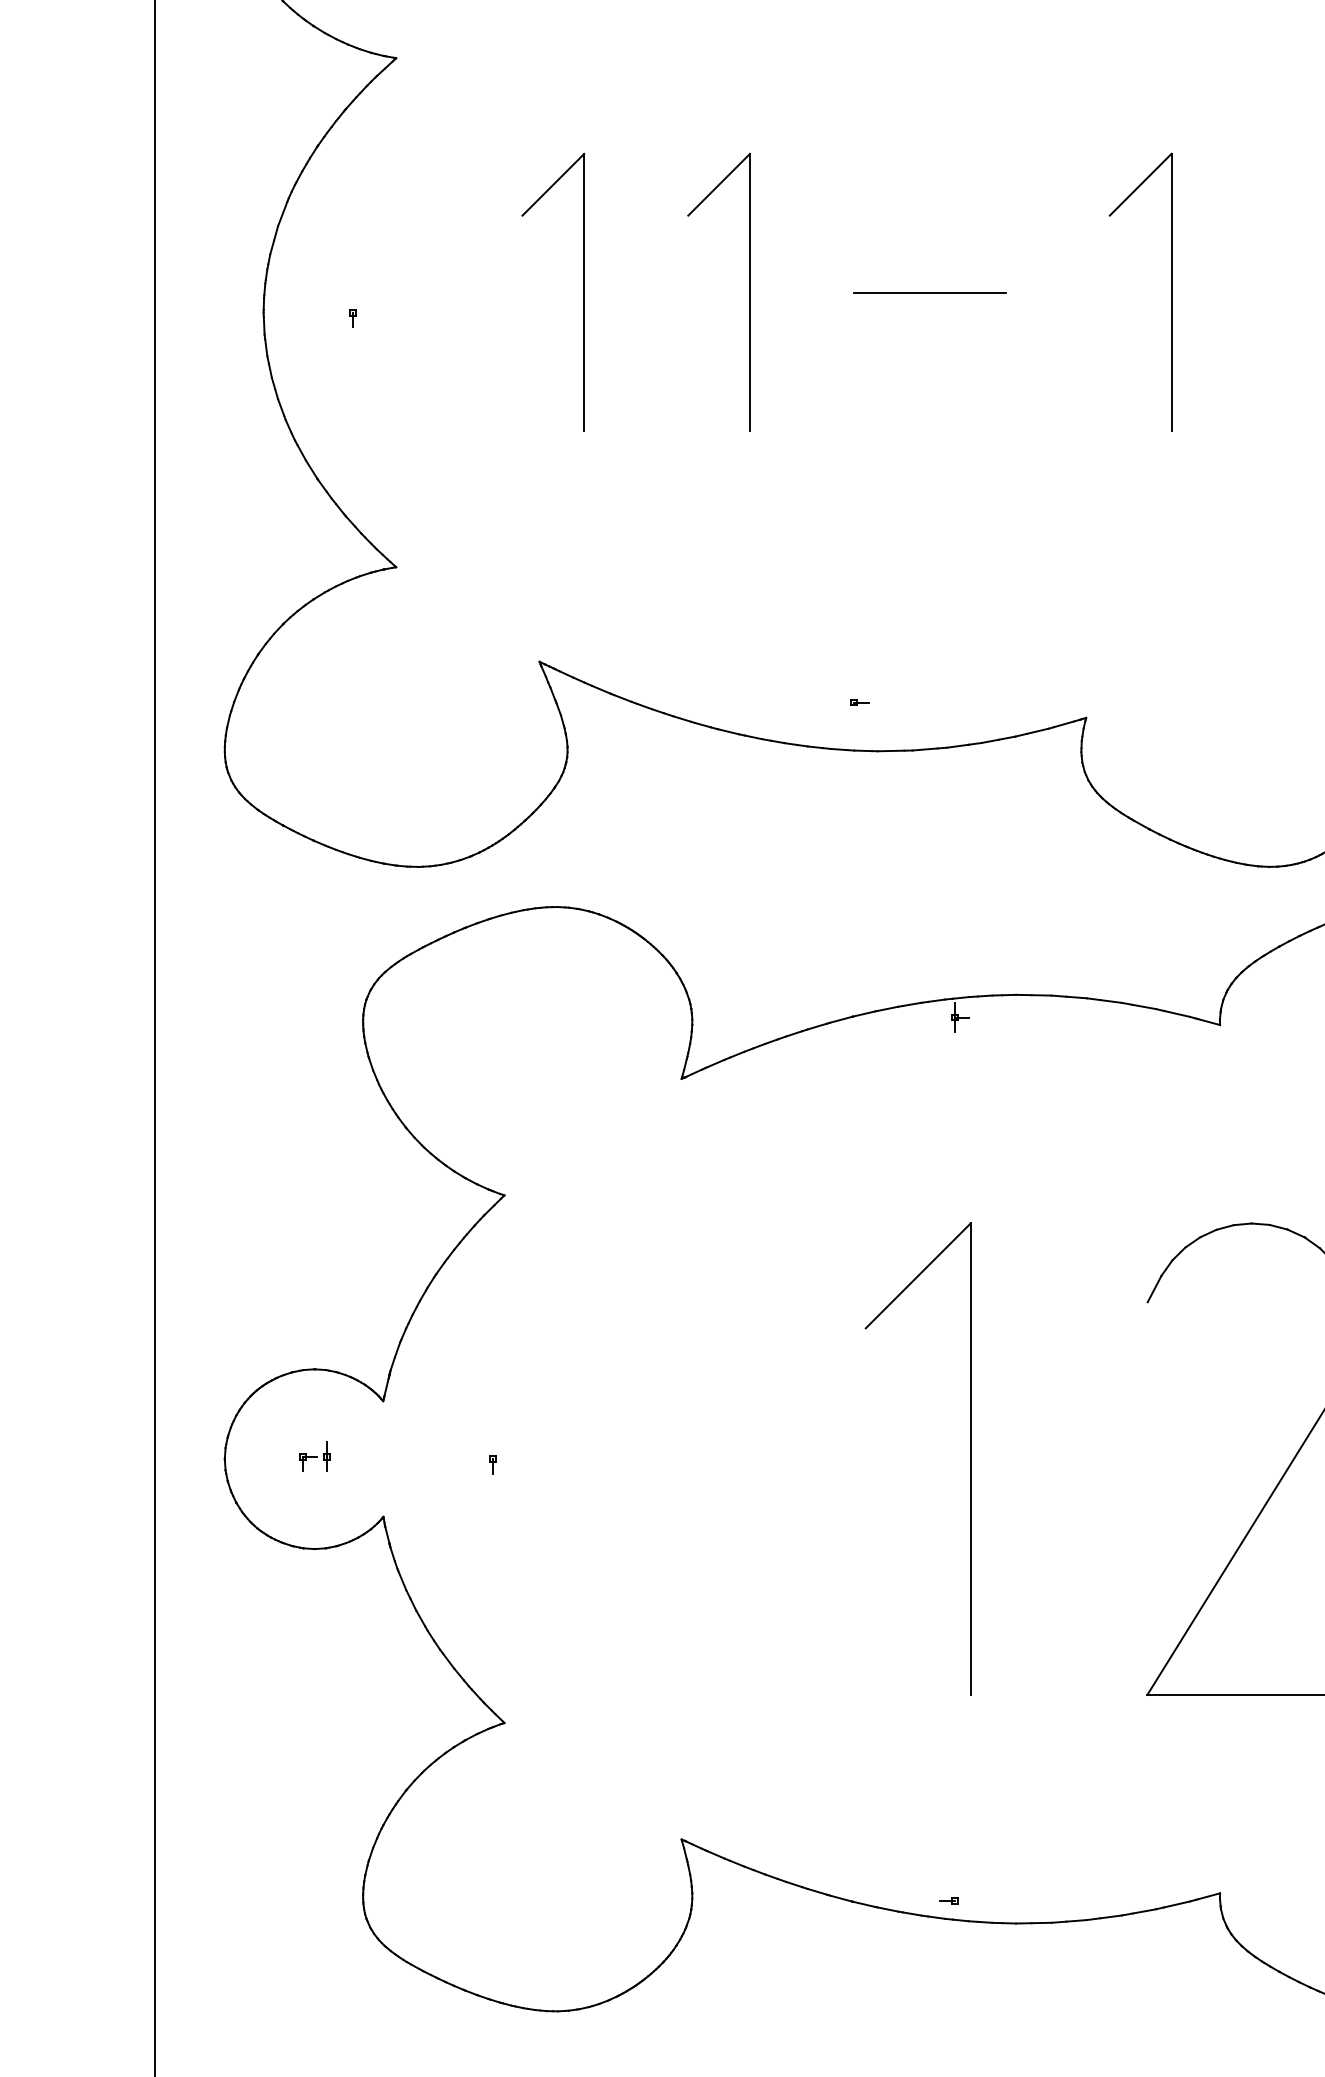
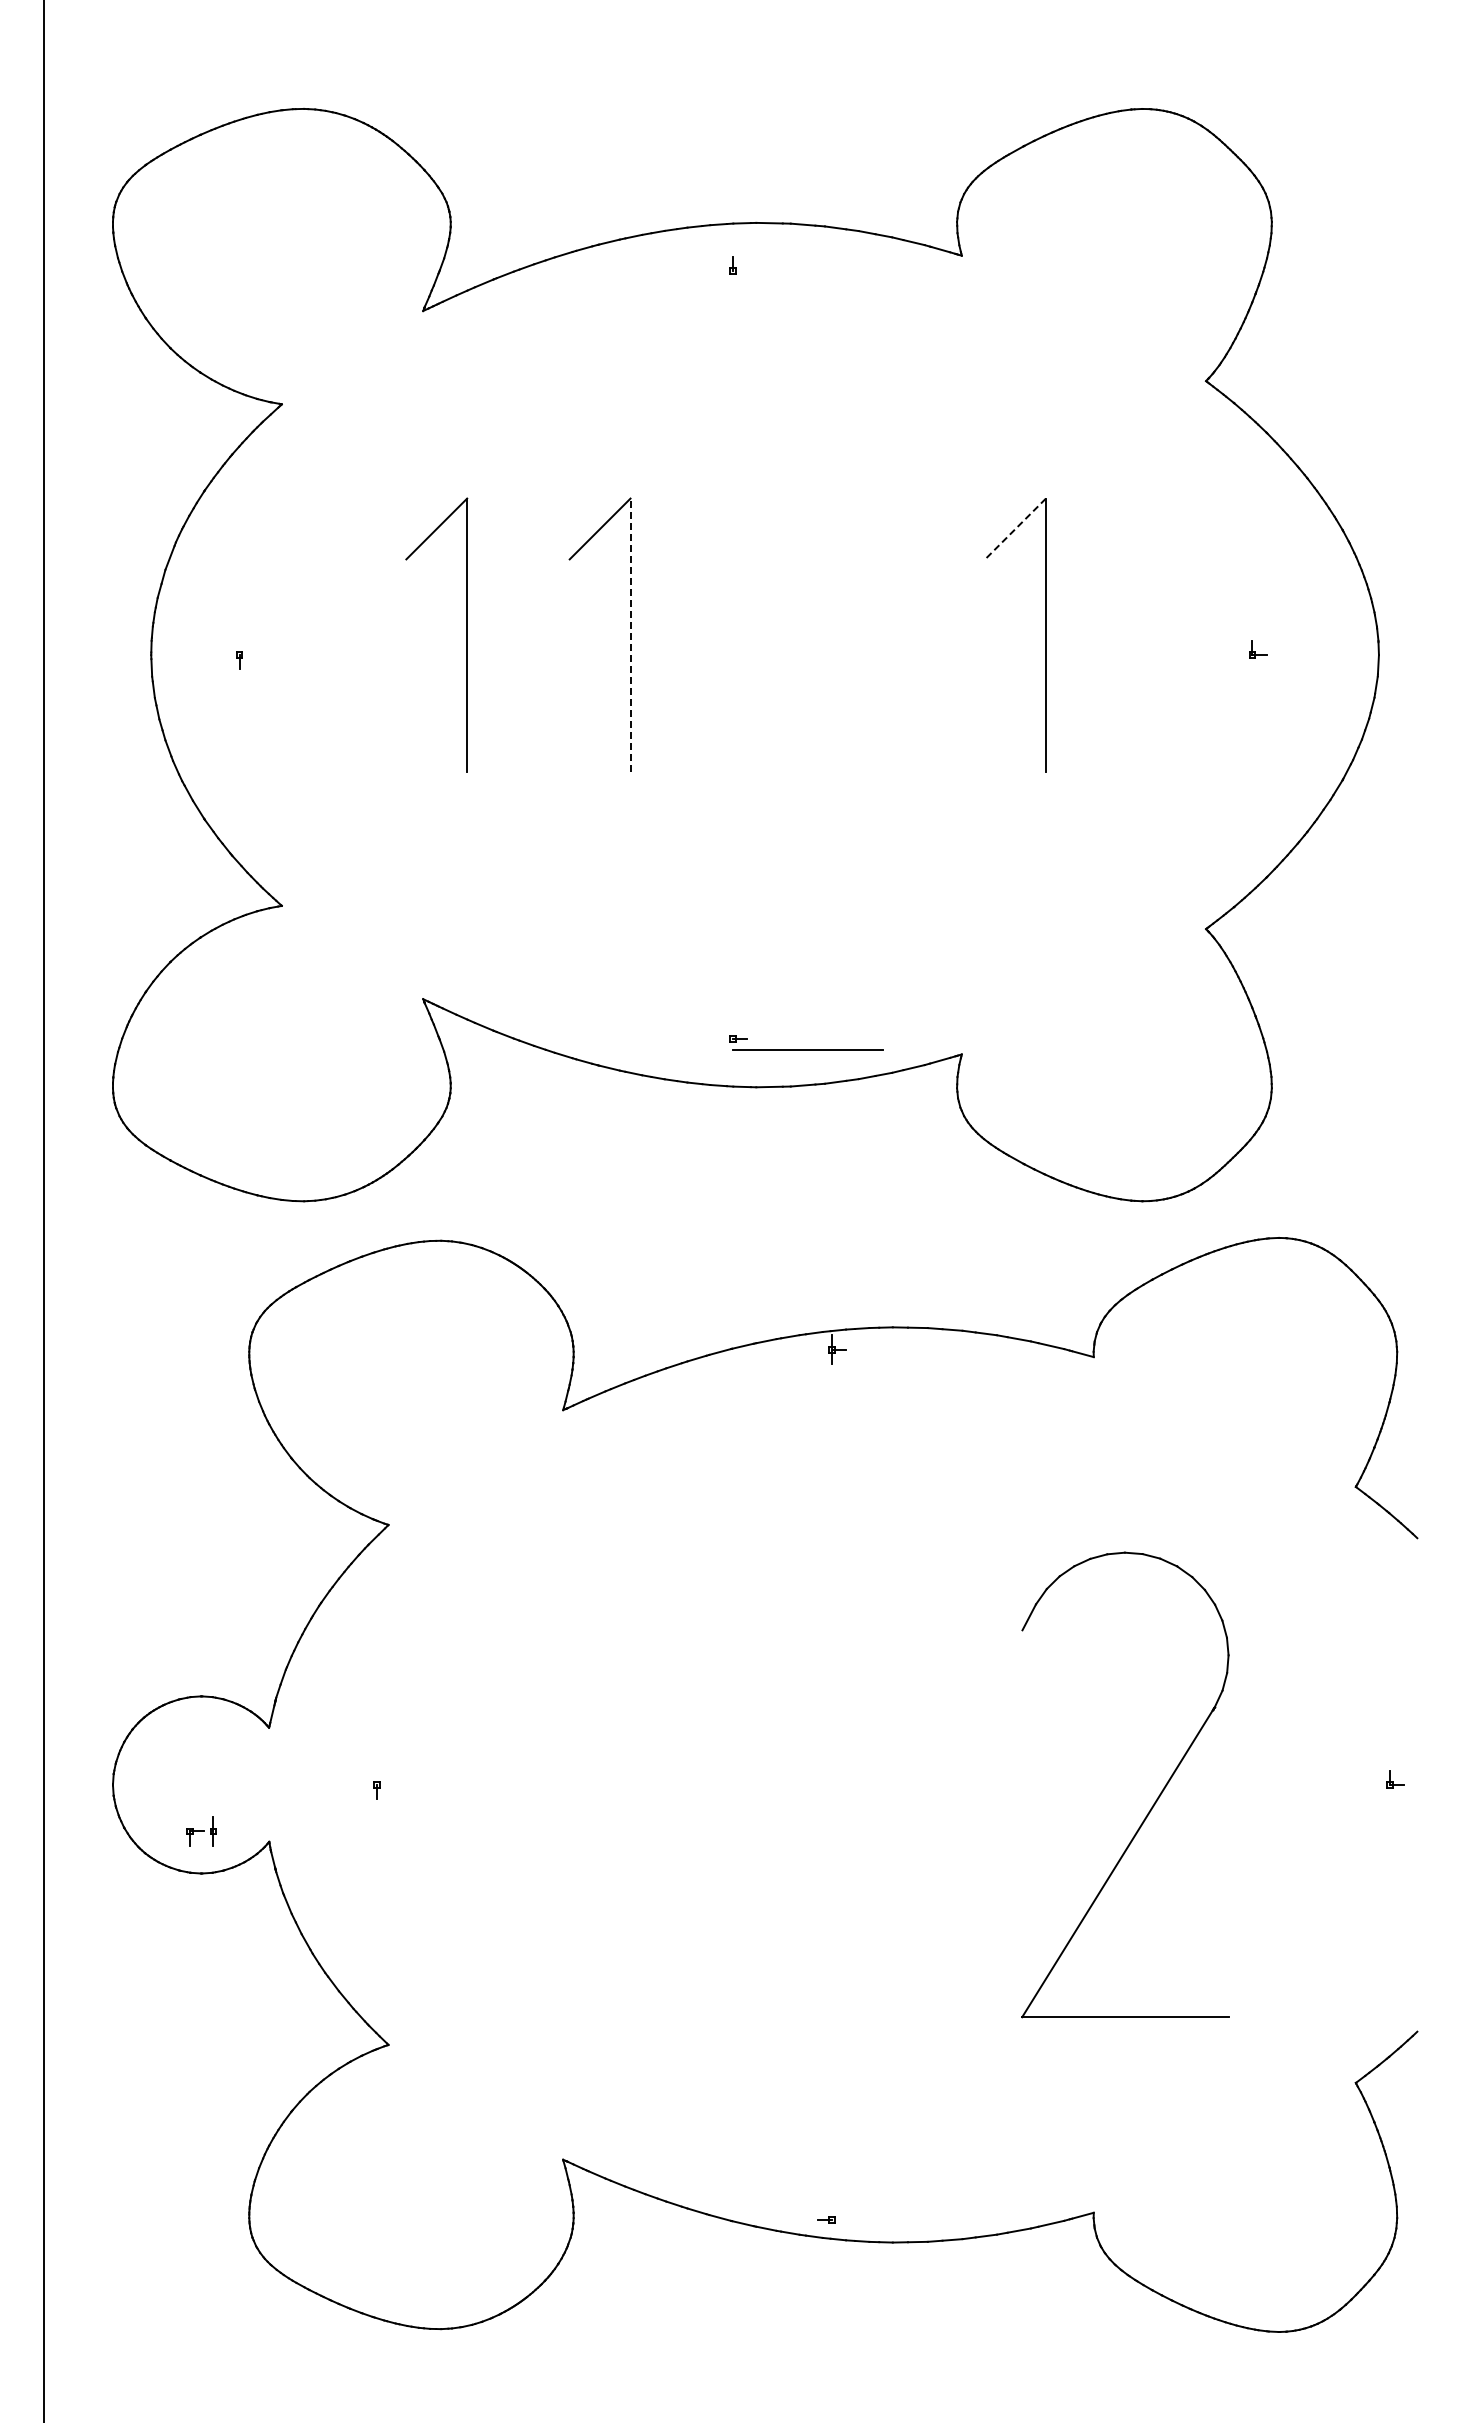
line: (1140, 184) -> (1015, 528), solid -> dashed
line: (929, 291) -> (807, 1049), moved
line: (749, 292) -> (630, 635), solid -> dashed
part: (314, 1456) -> (201, 1831), moved
part: (970, 1458) -> (847, 1784), removed

